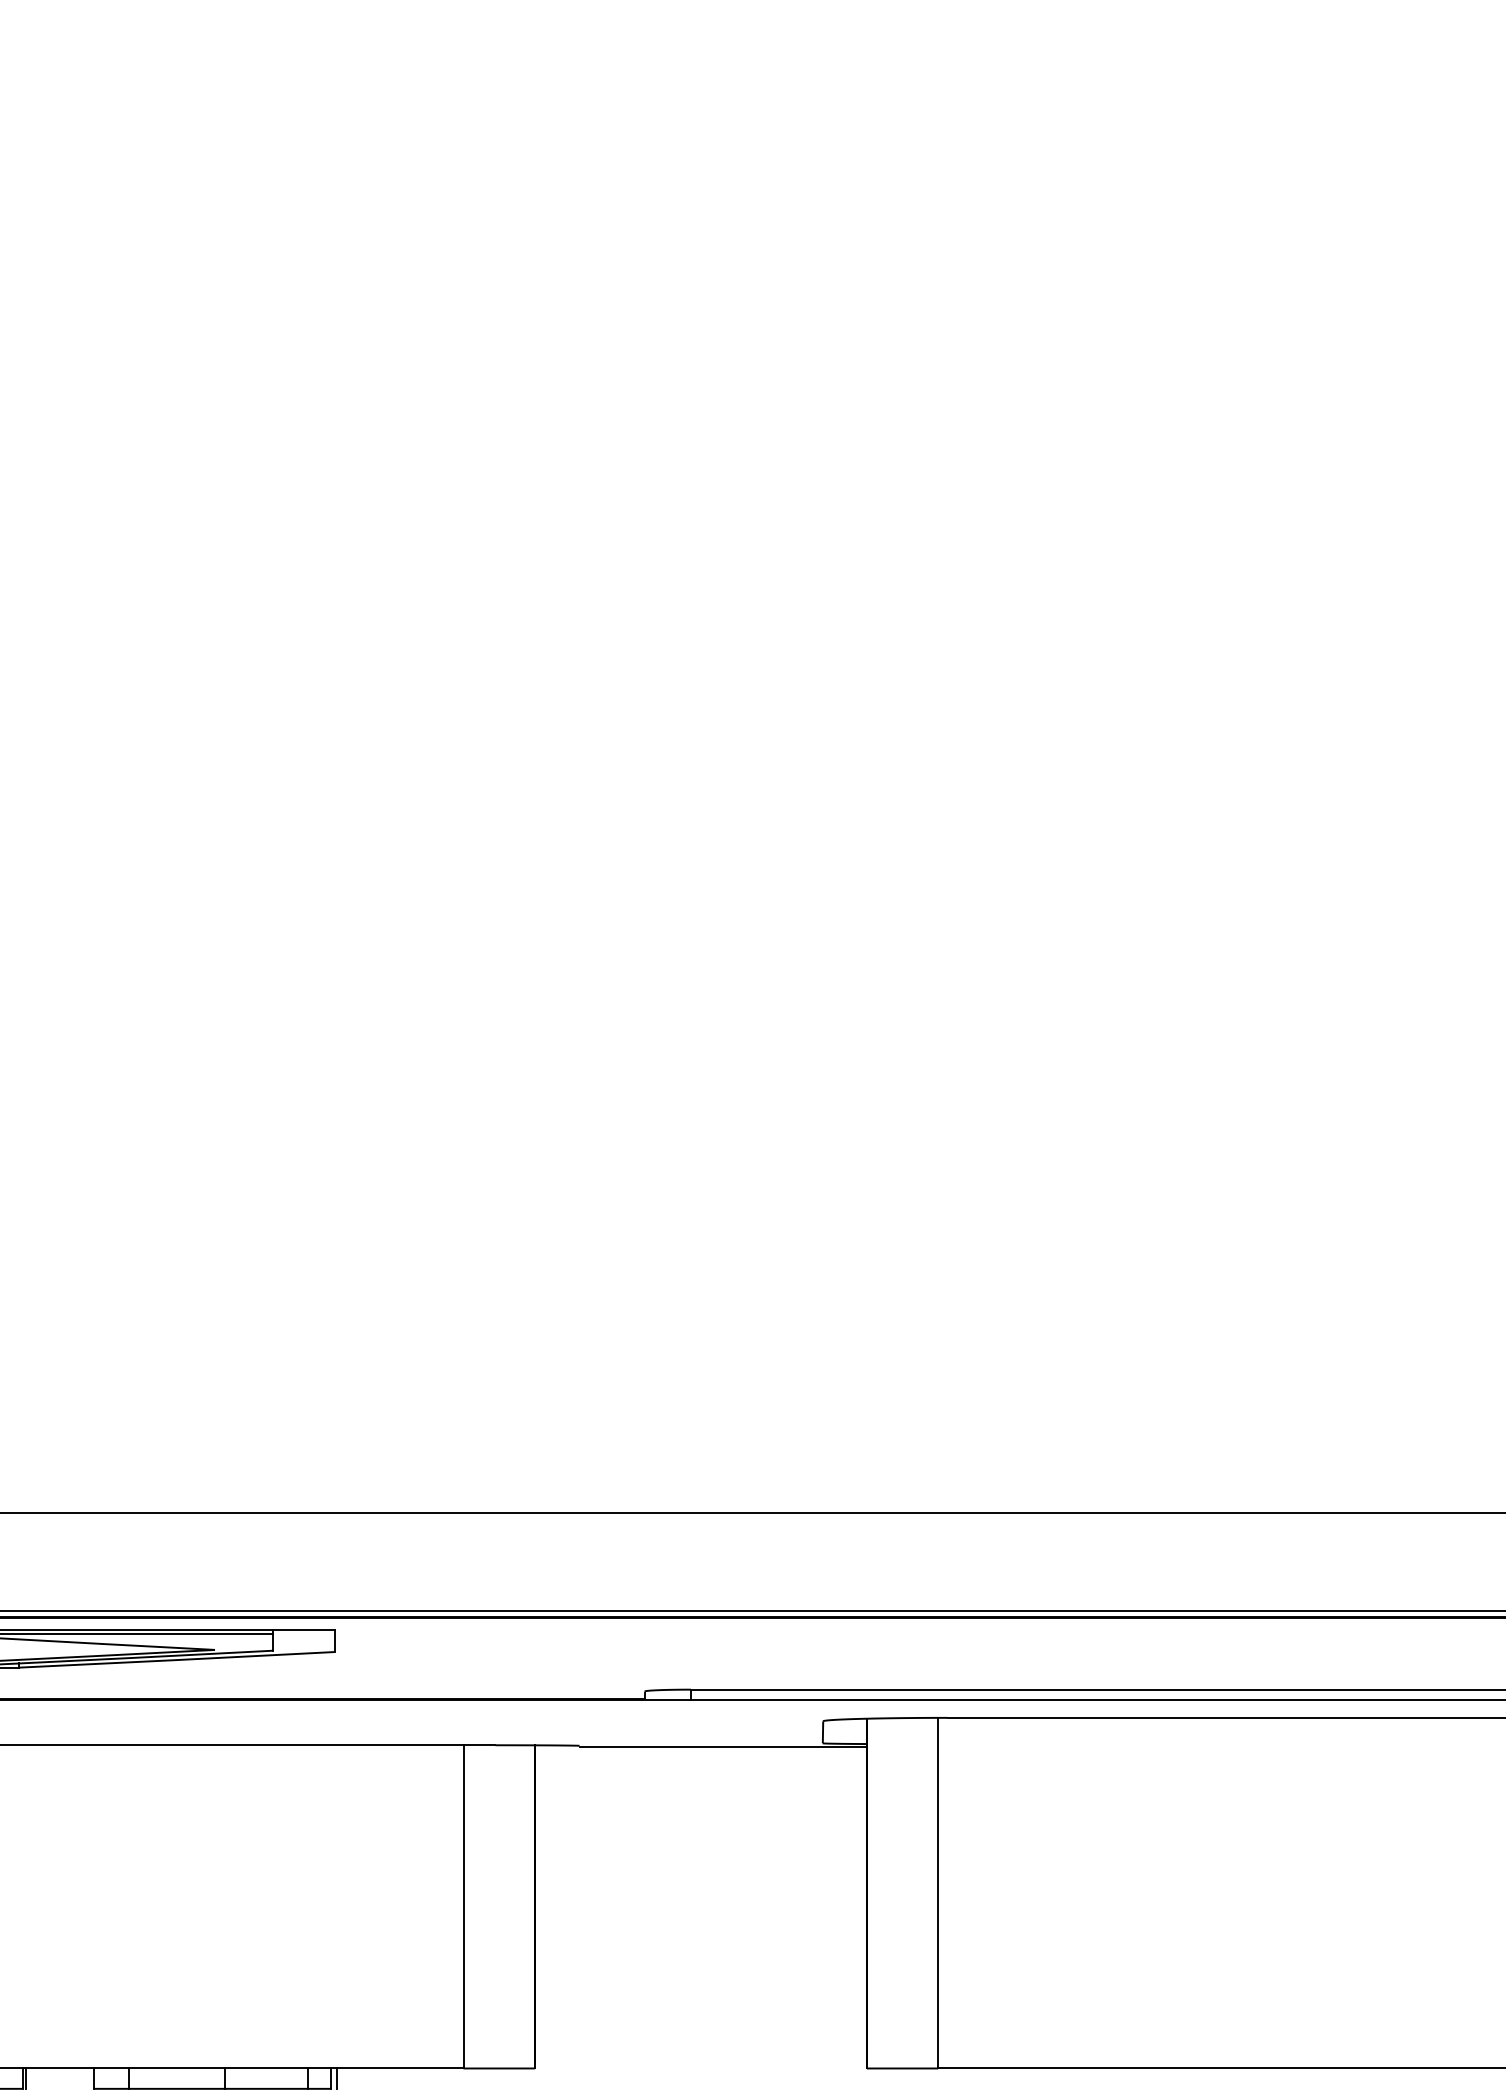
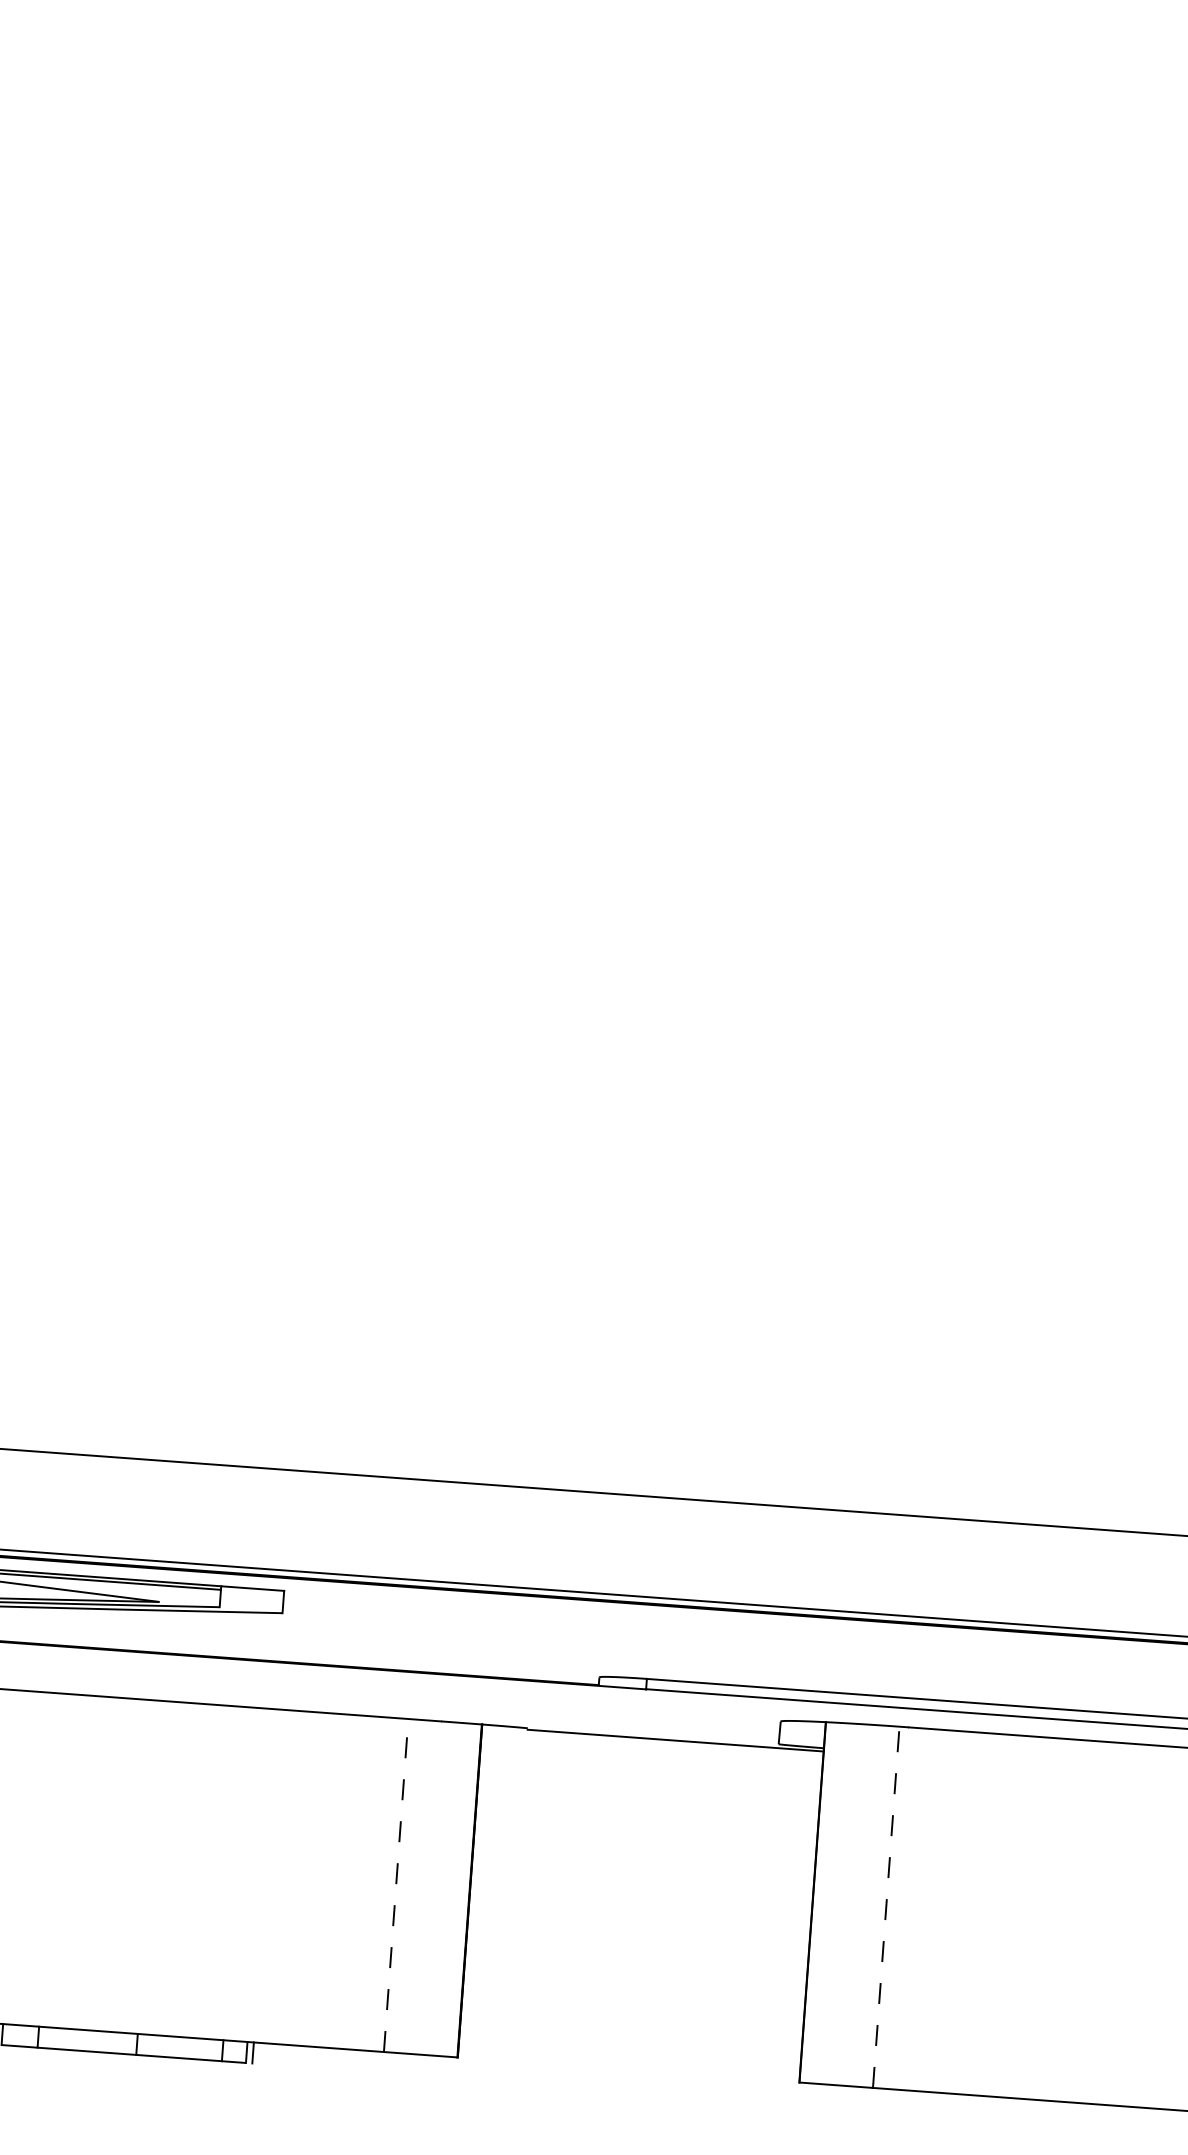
line: (938, 1892) -> (886, 1906), solid -> dashed
line: (463, 1906) -> (396, 1885), solid -> dashed

